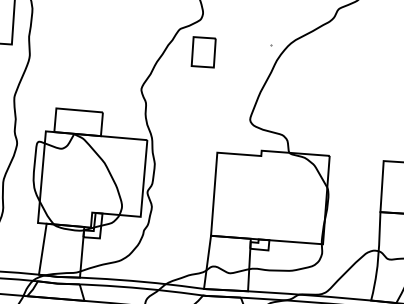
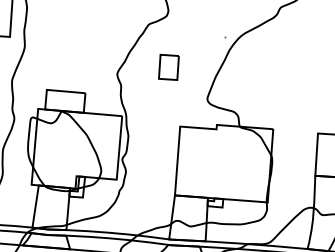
part: (203, 51) -> (168, 66), moved

